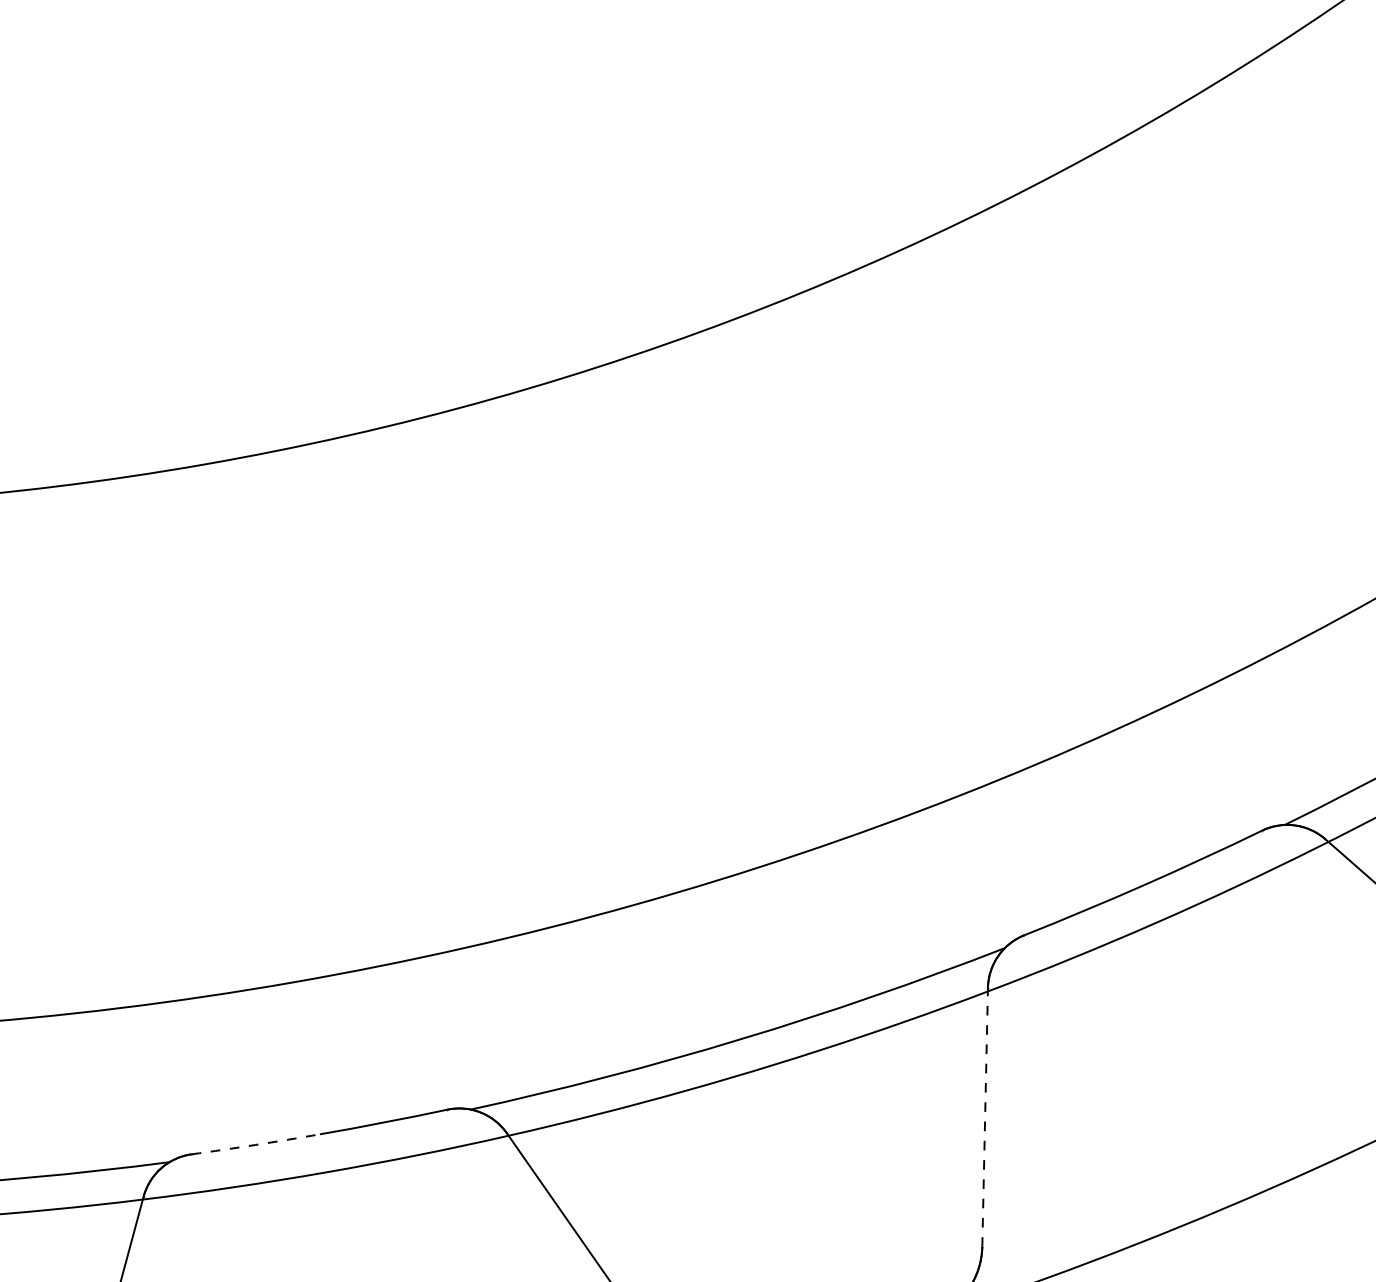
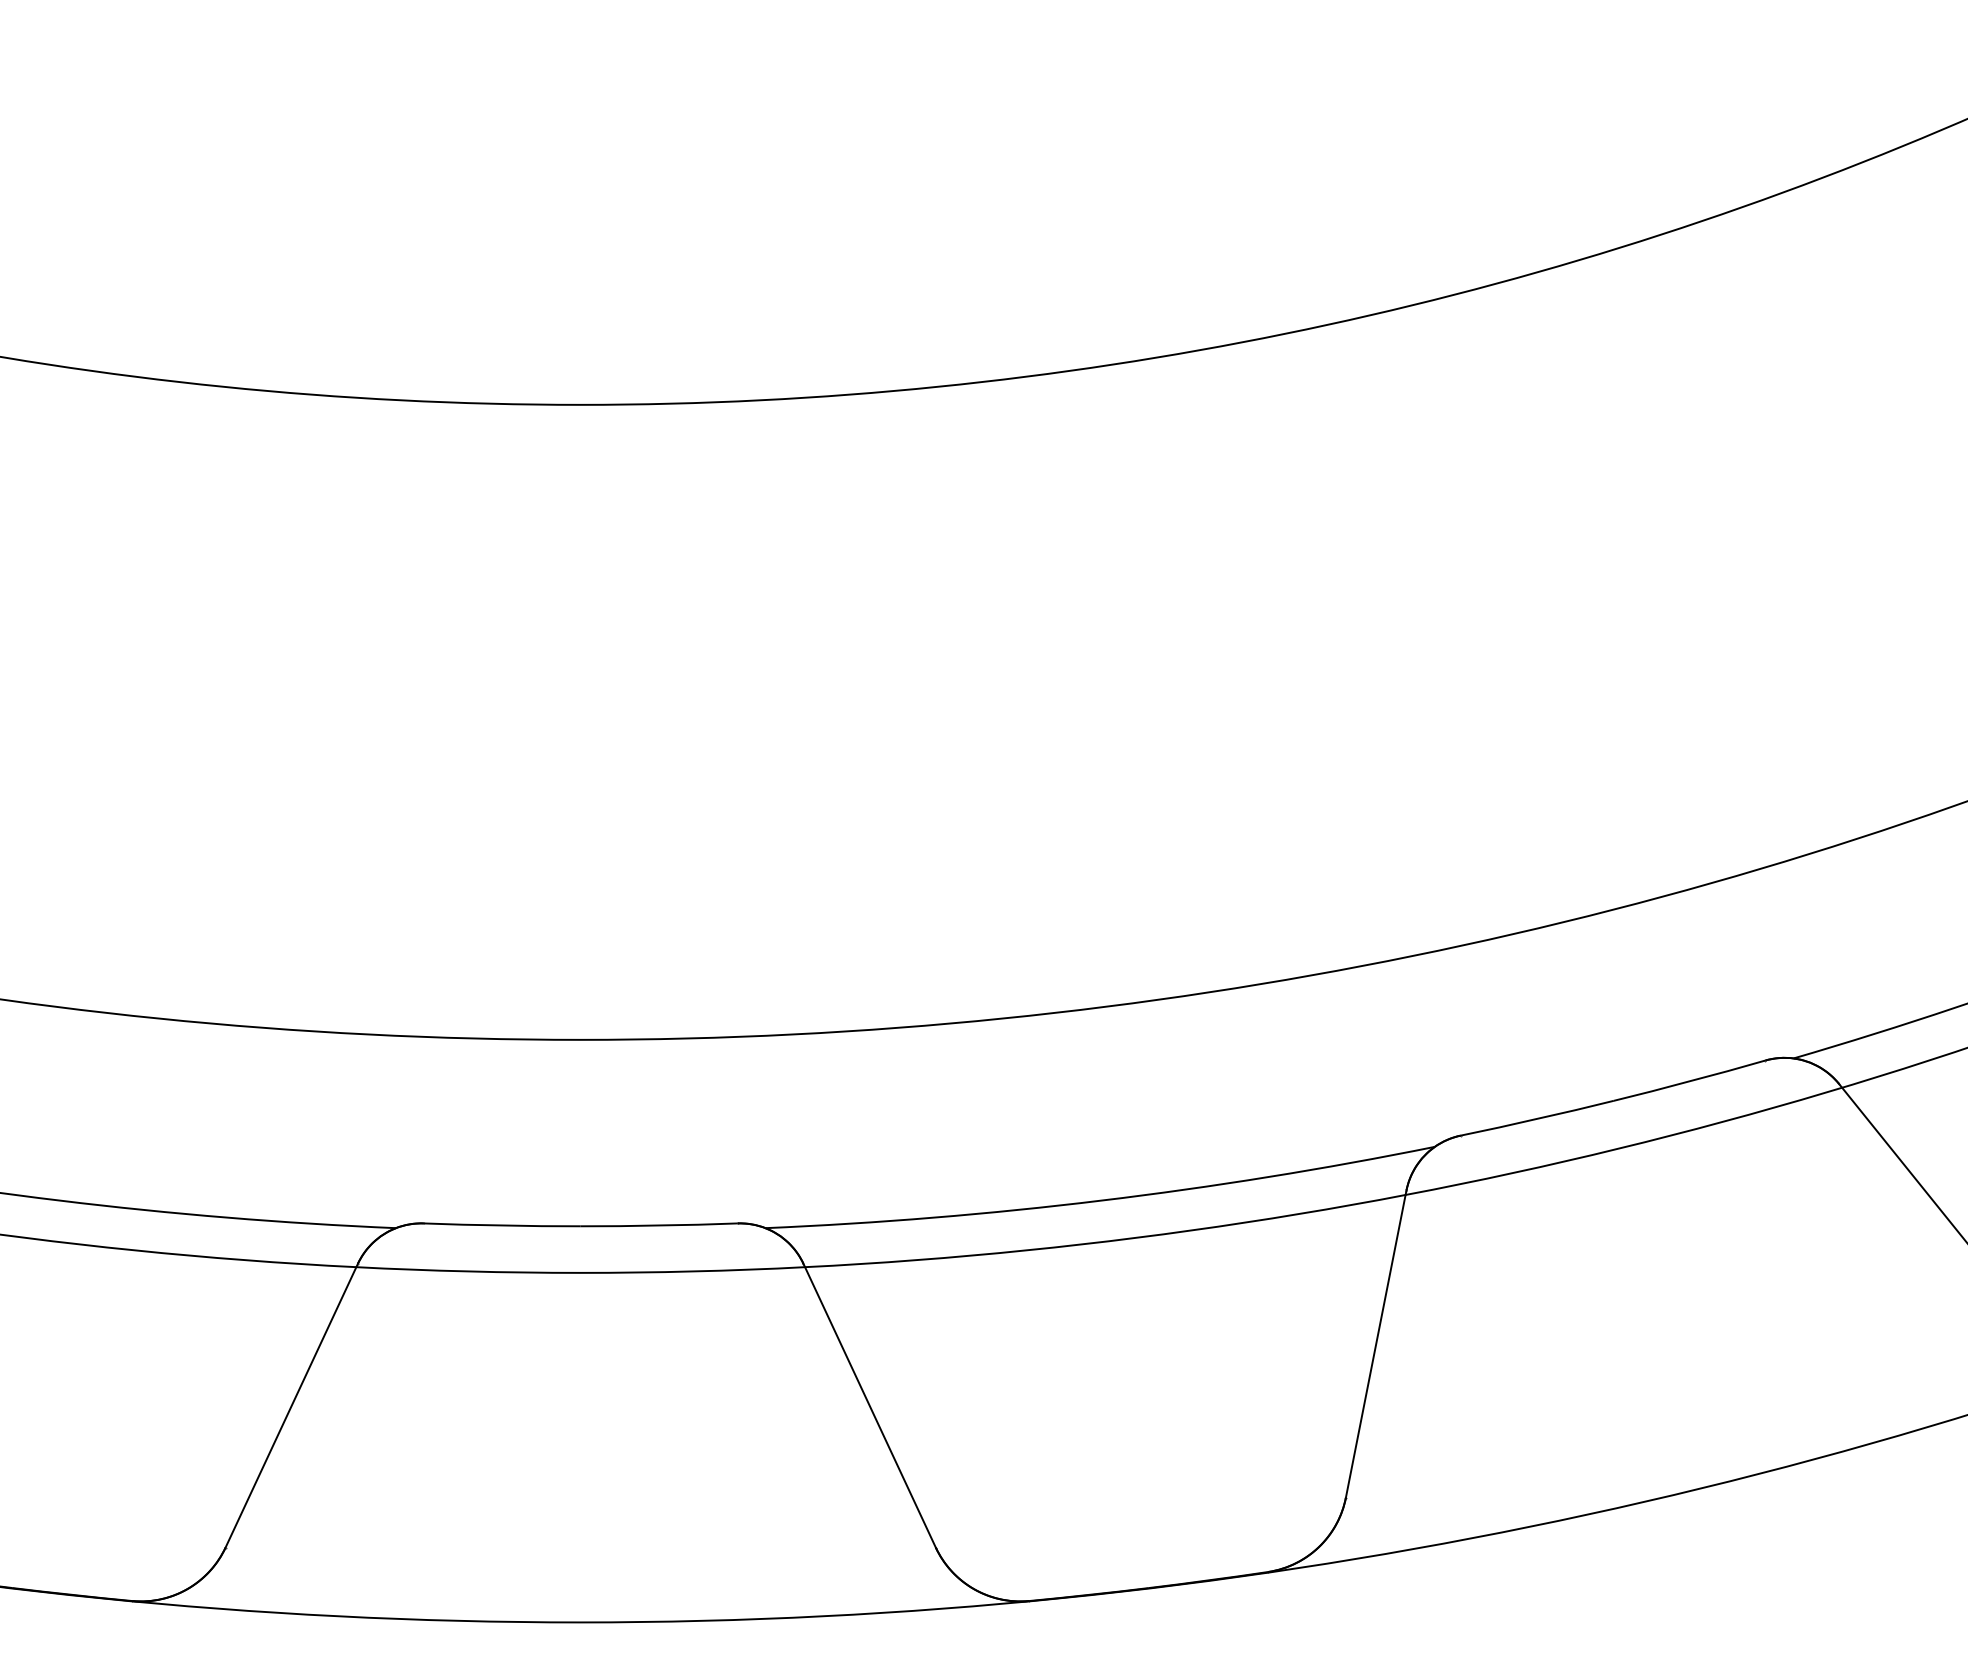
line: (985, 1117) -> (1376, 1344), dashed -> solid
arc: (256, 1144) -> (502, 1225), dashed -> solid

